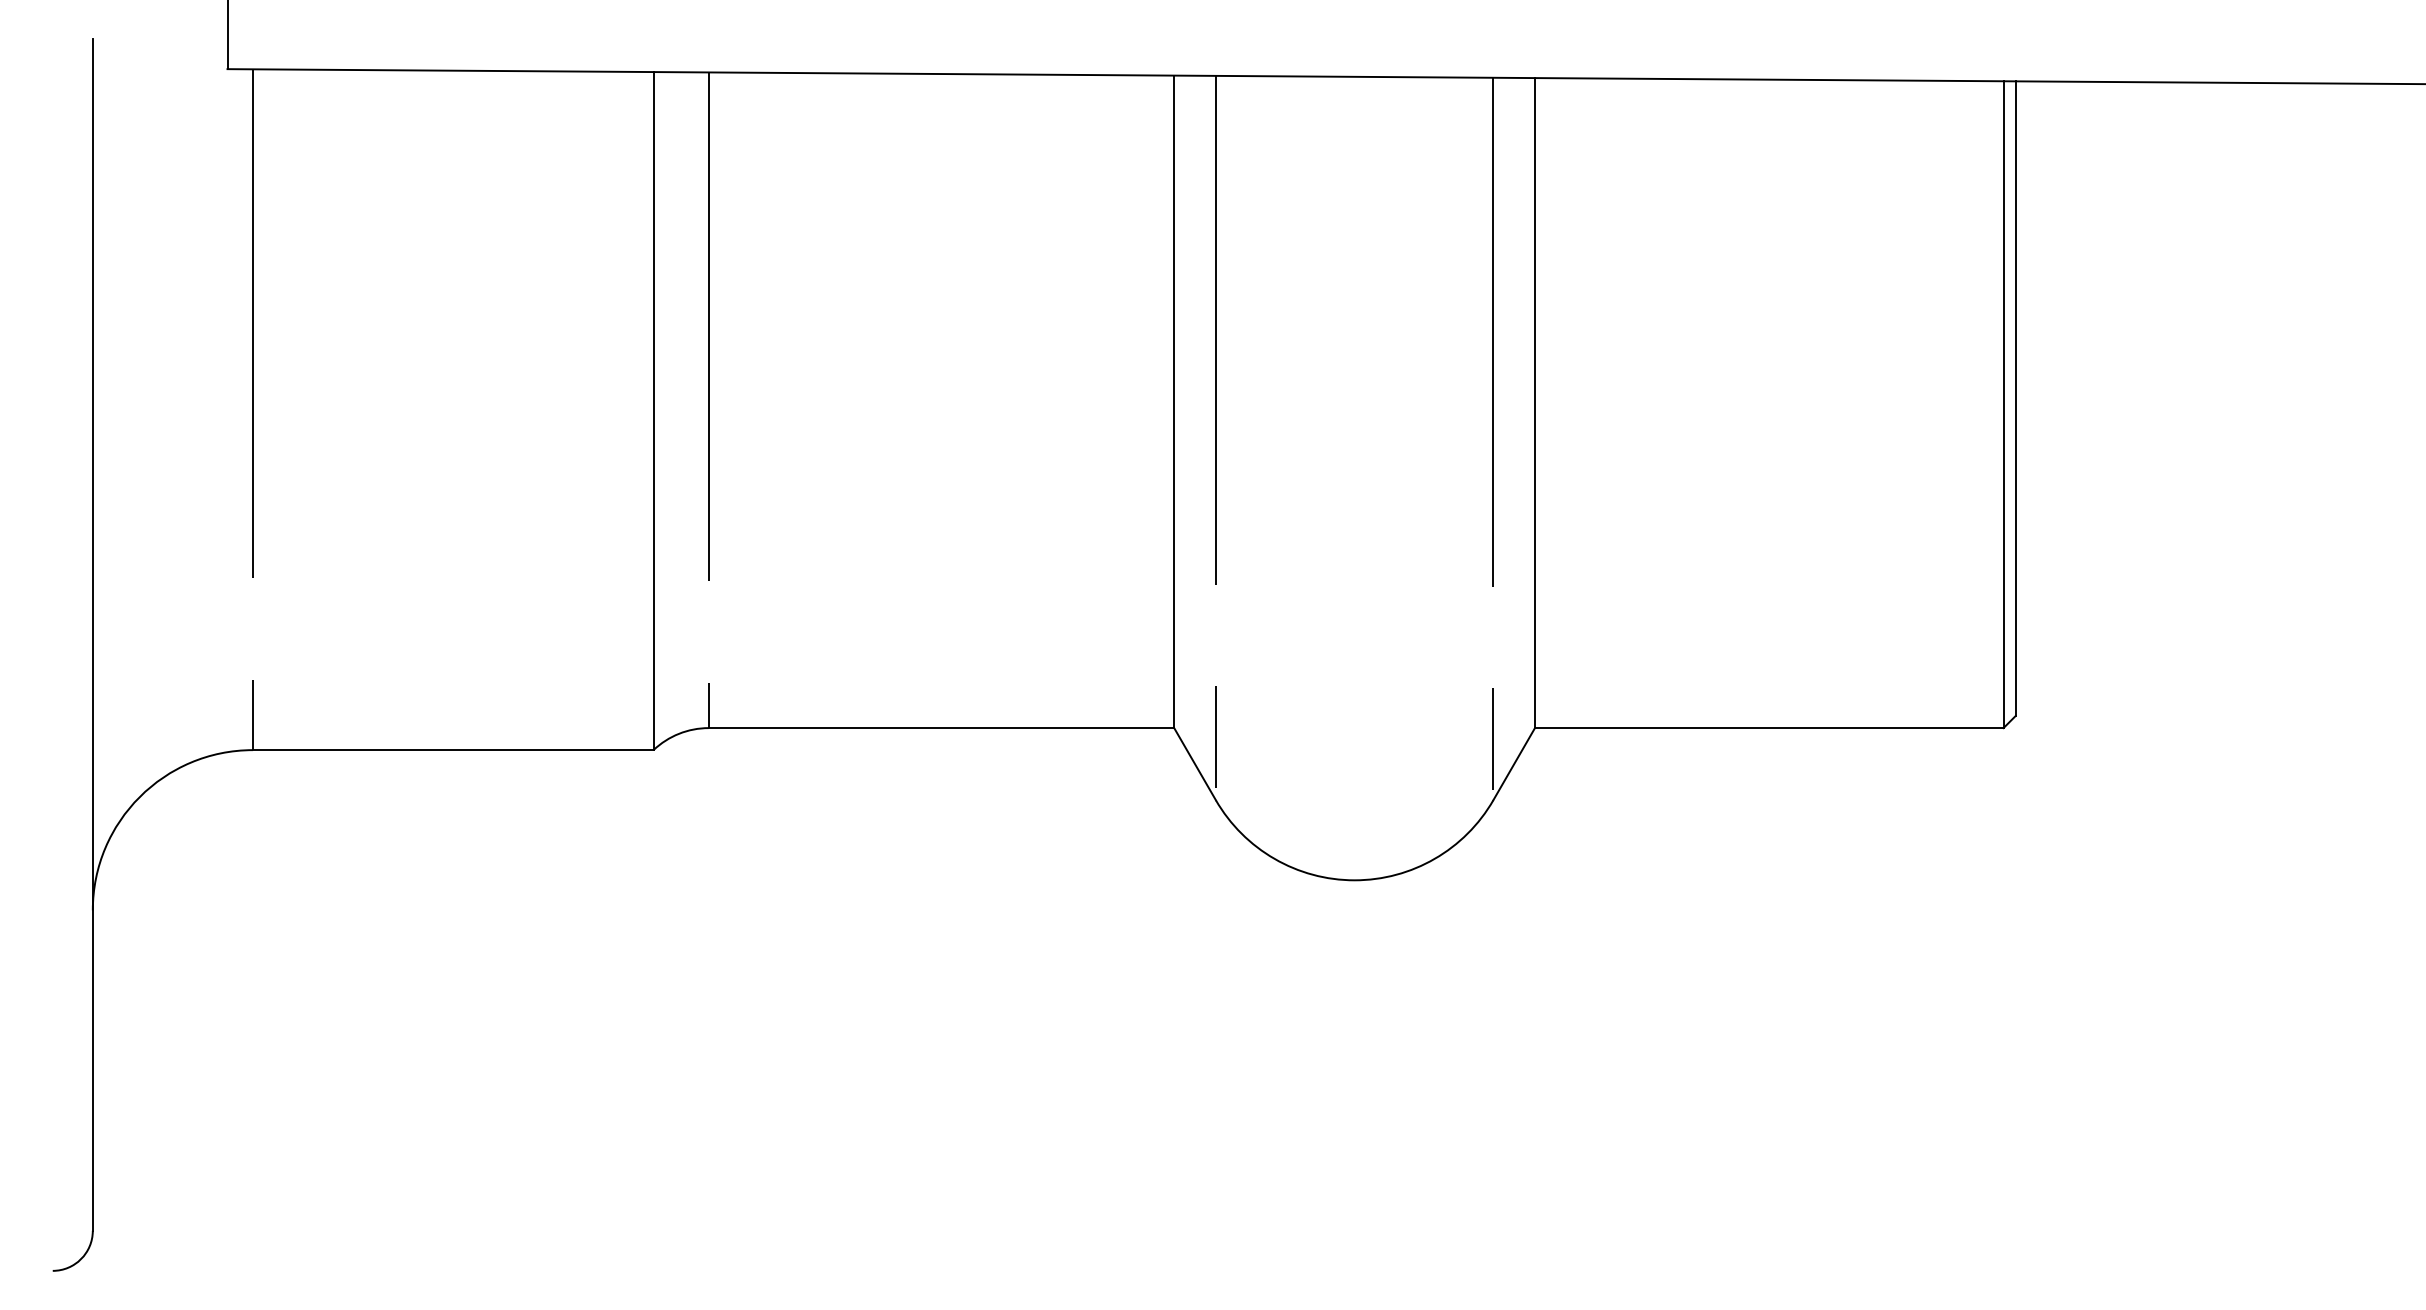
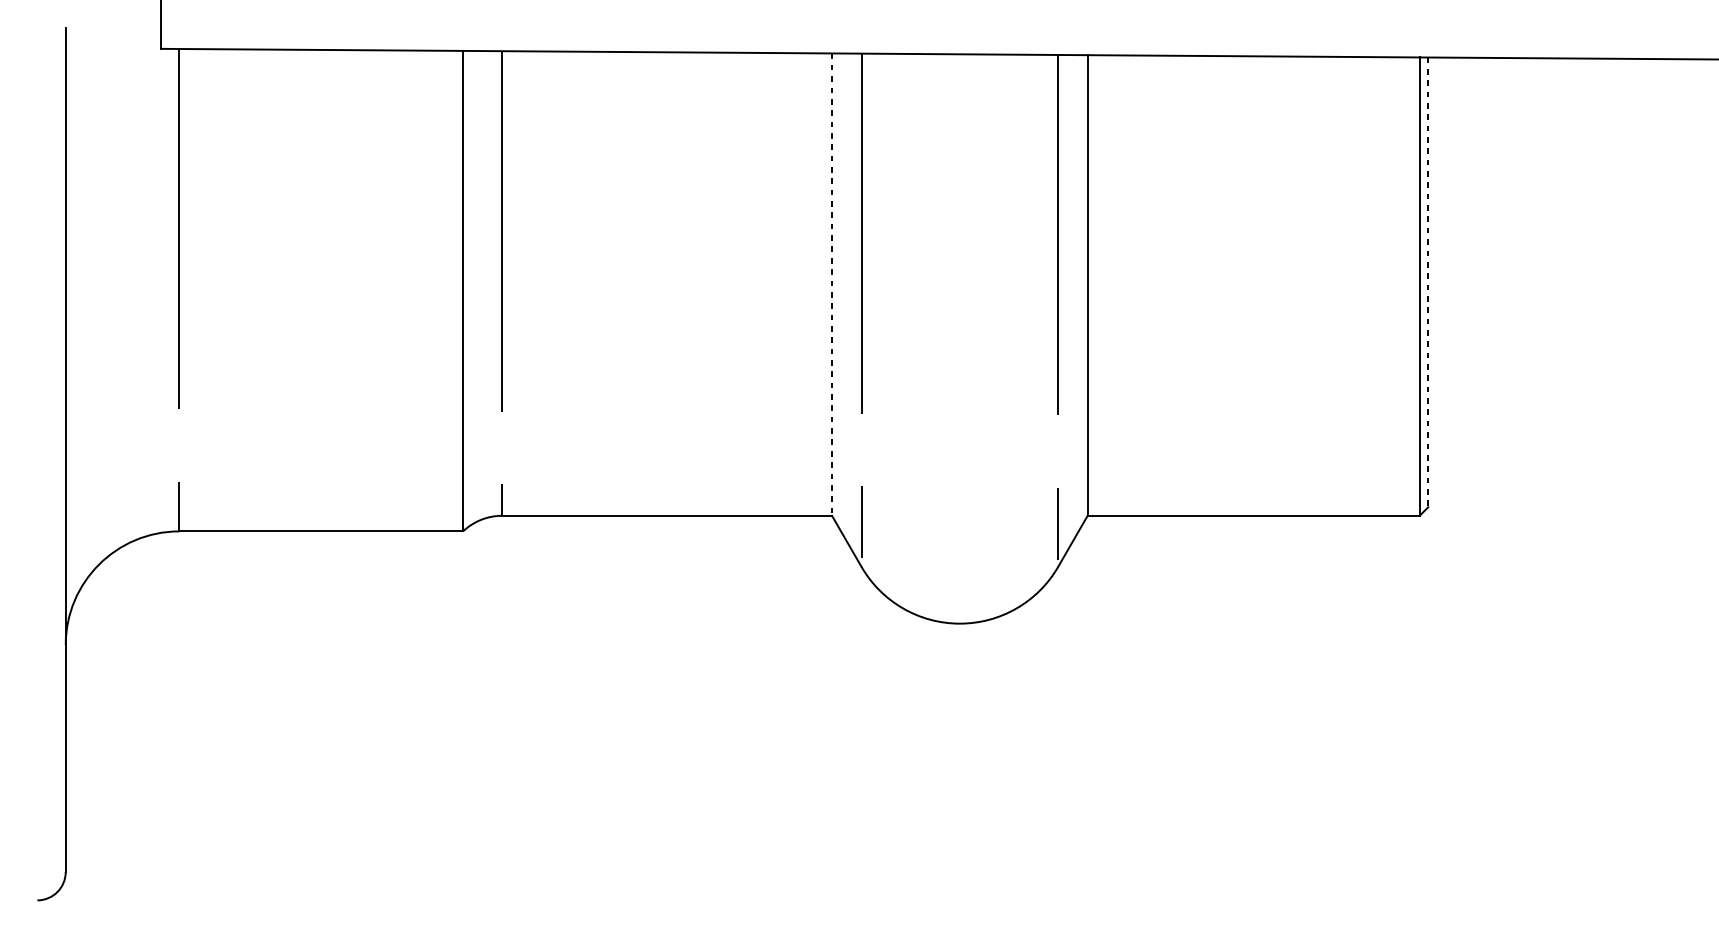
line: (2015, 399) -> (1428, 282), solid -> dashed
line: (1174, 402) -> (832, 285), solid -> dashed

